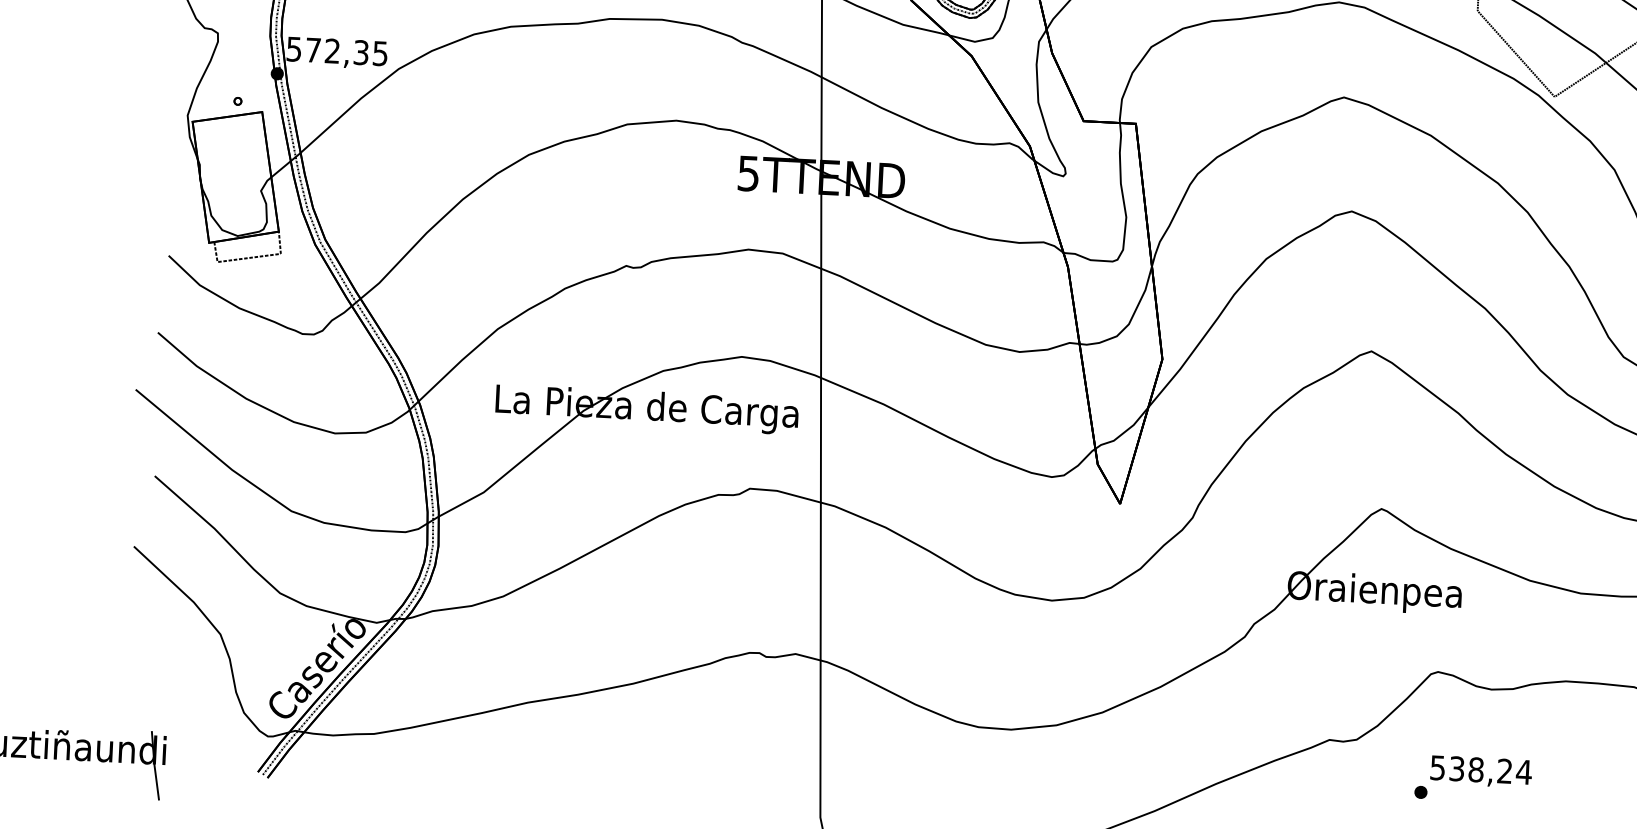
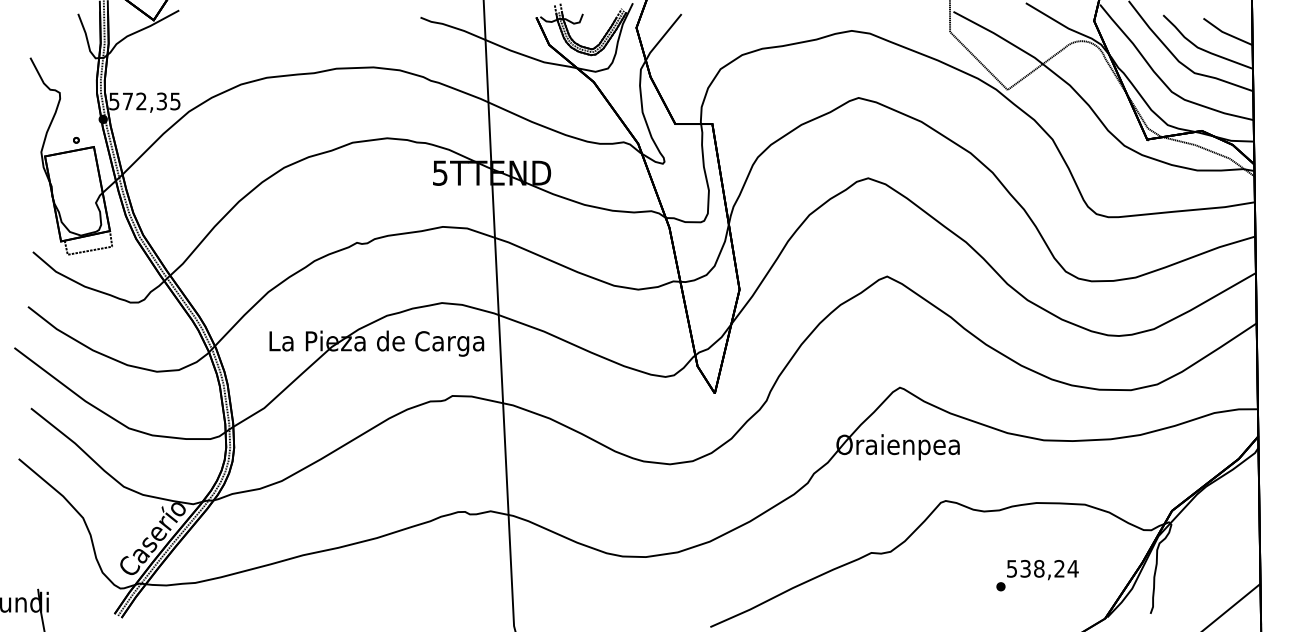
text: (1473, 779) -> (1037, 575), moved

